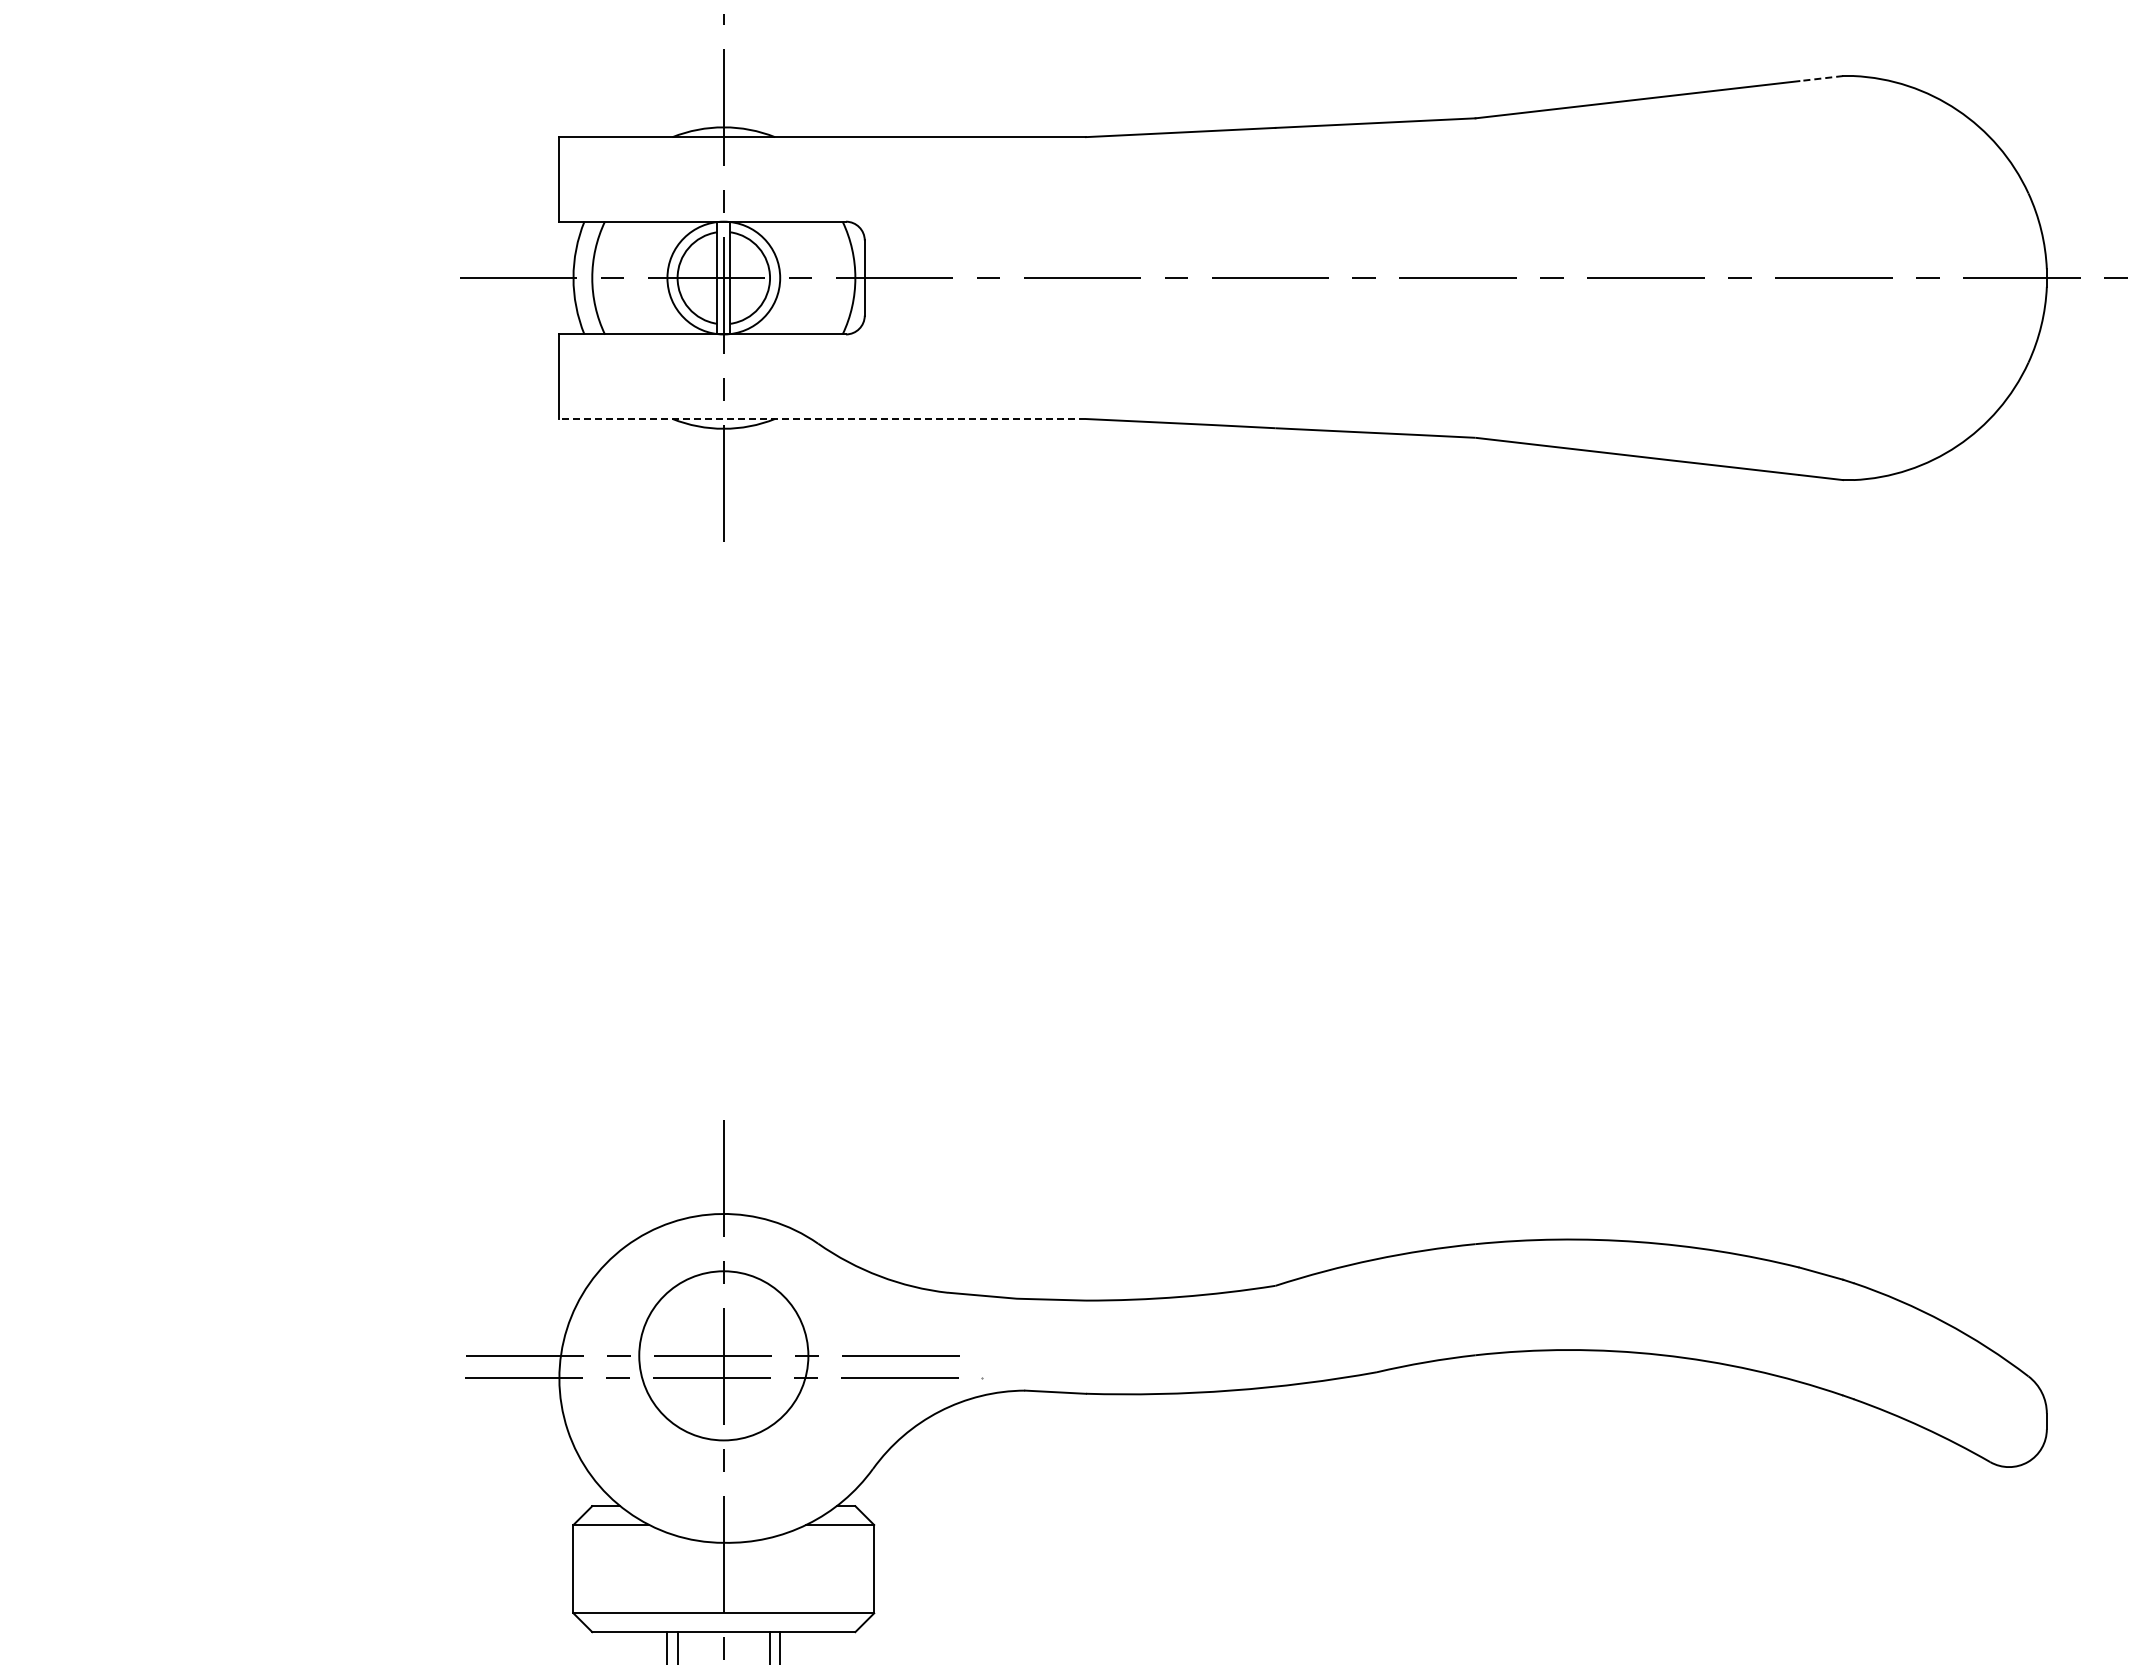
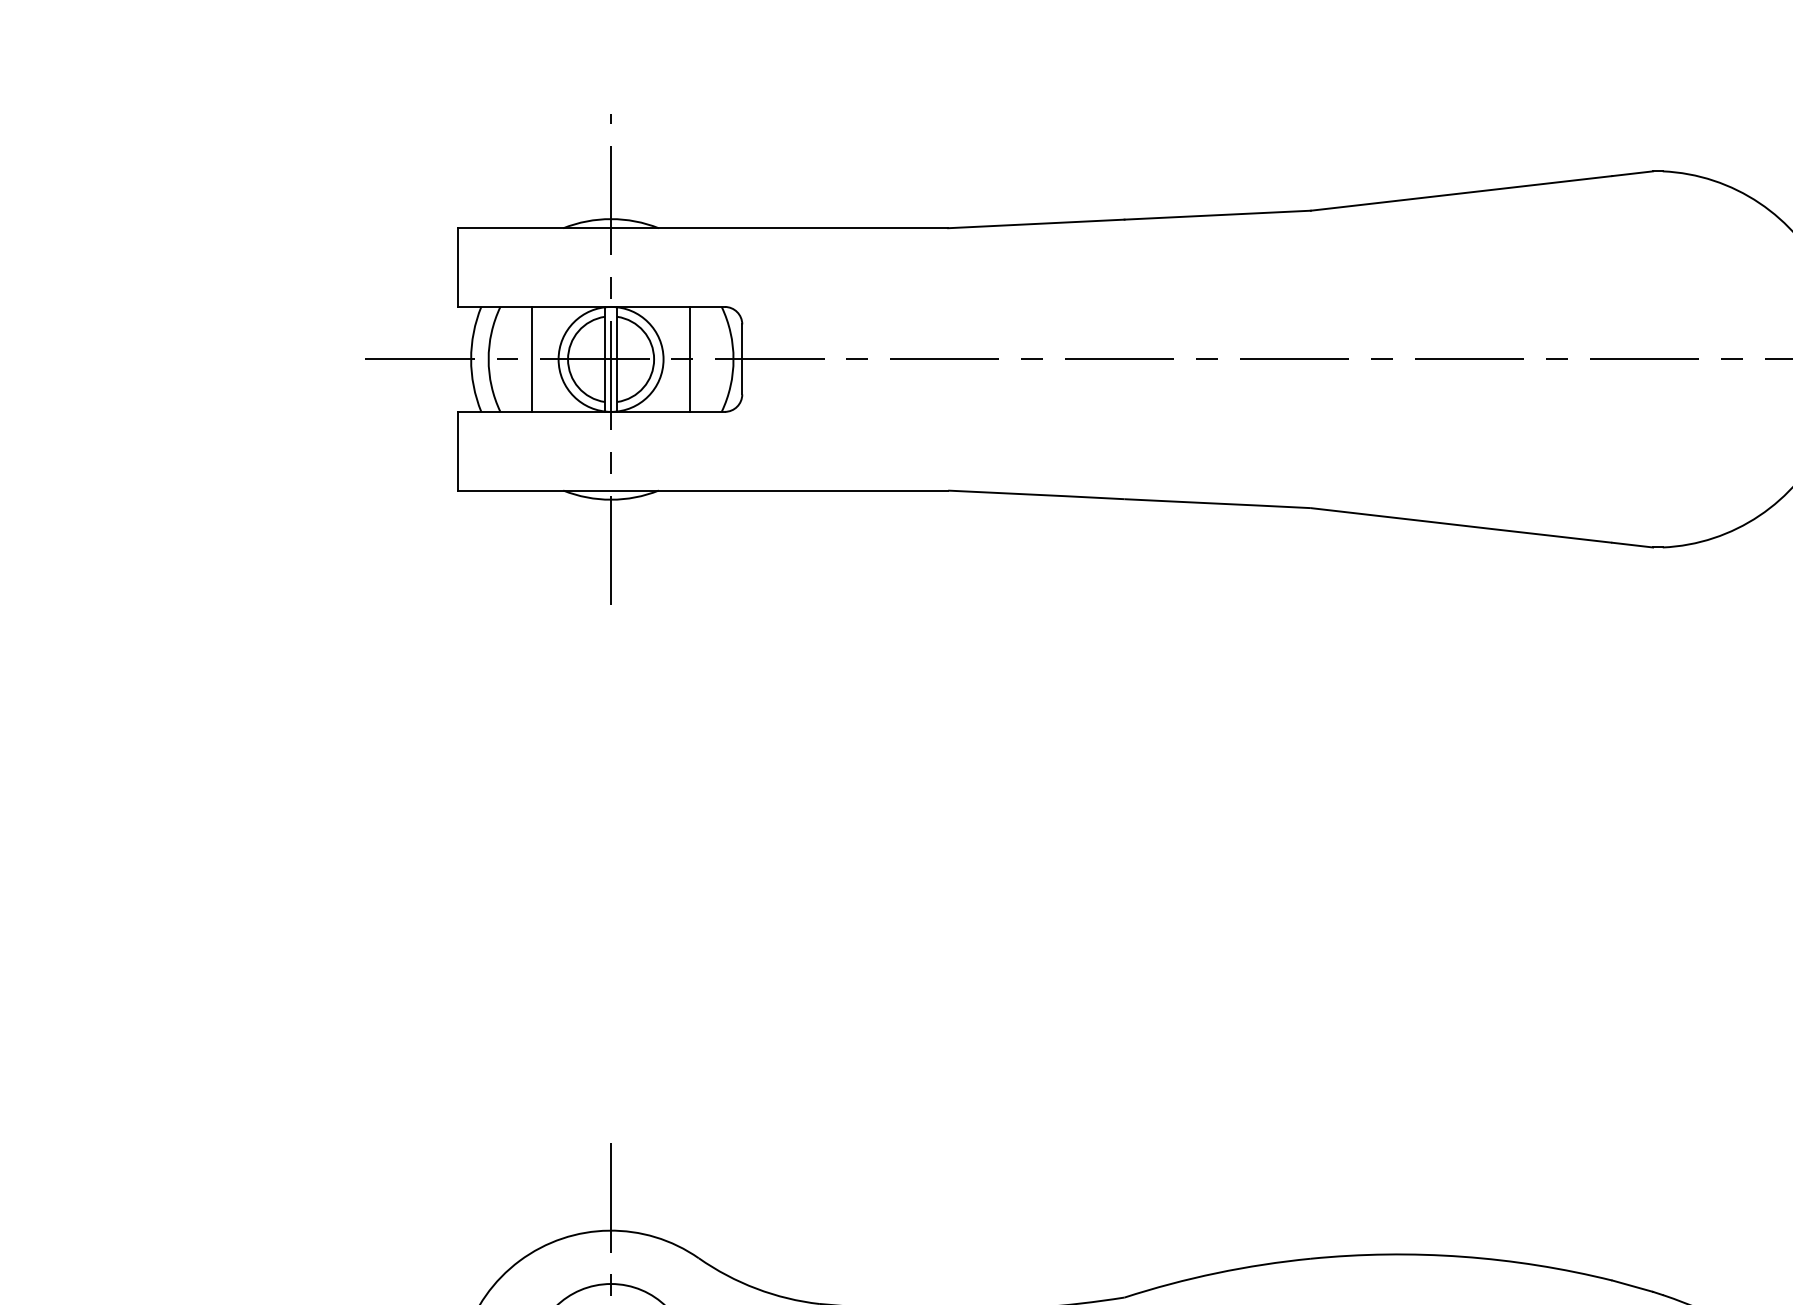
line: (1820, 78) -> (1631, 173), dashed -> solid
line: (639, 277) -> (532, 358), added
line: (808, 277) -> (689, 358), added
line: (822, 419) -> (702, 491), dashed -> solid

